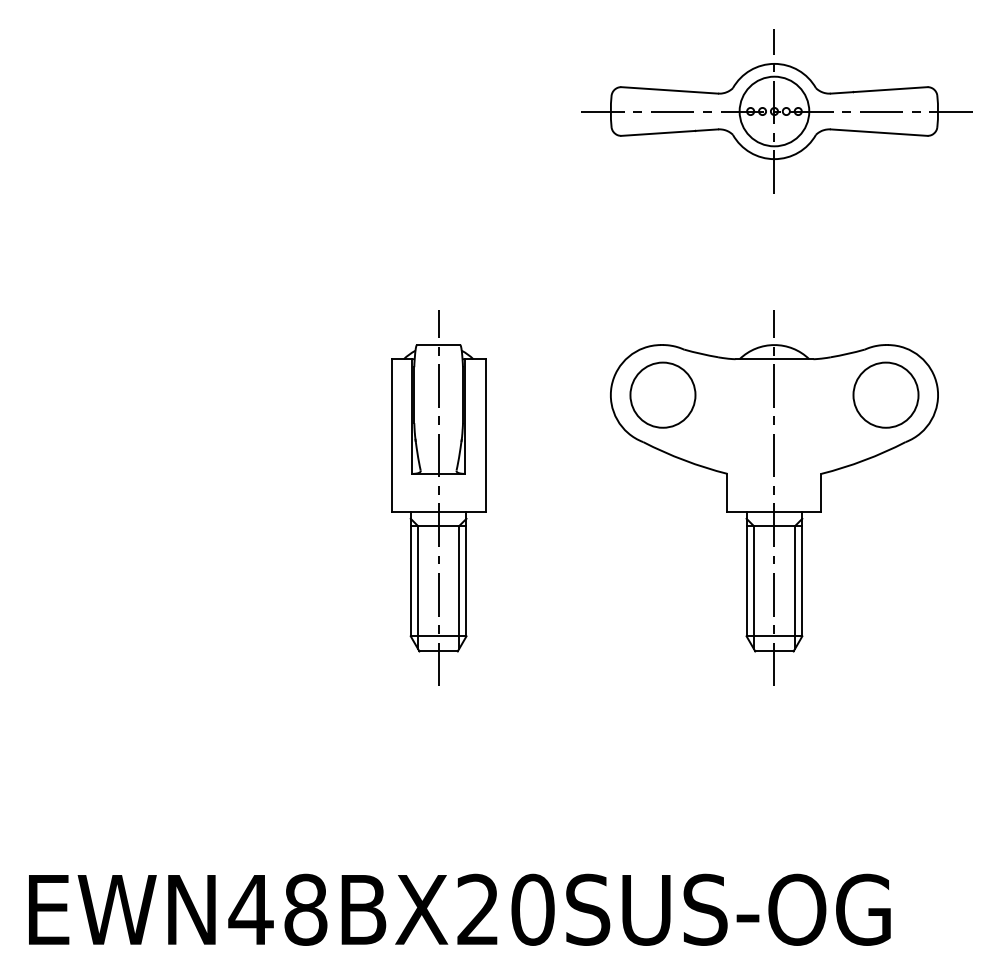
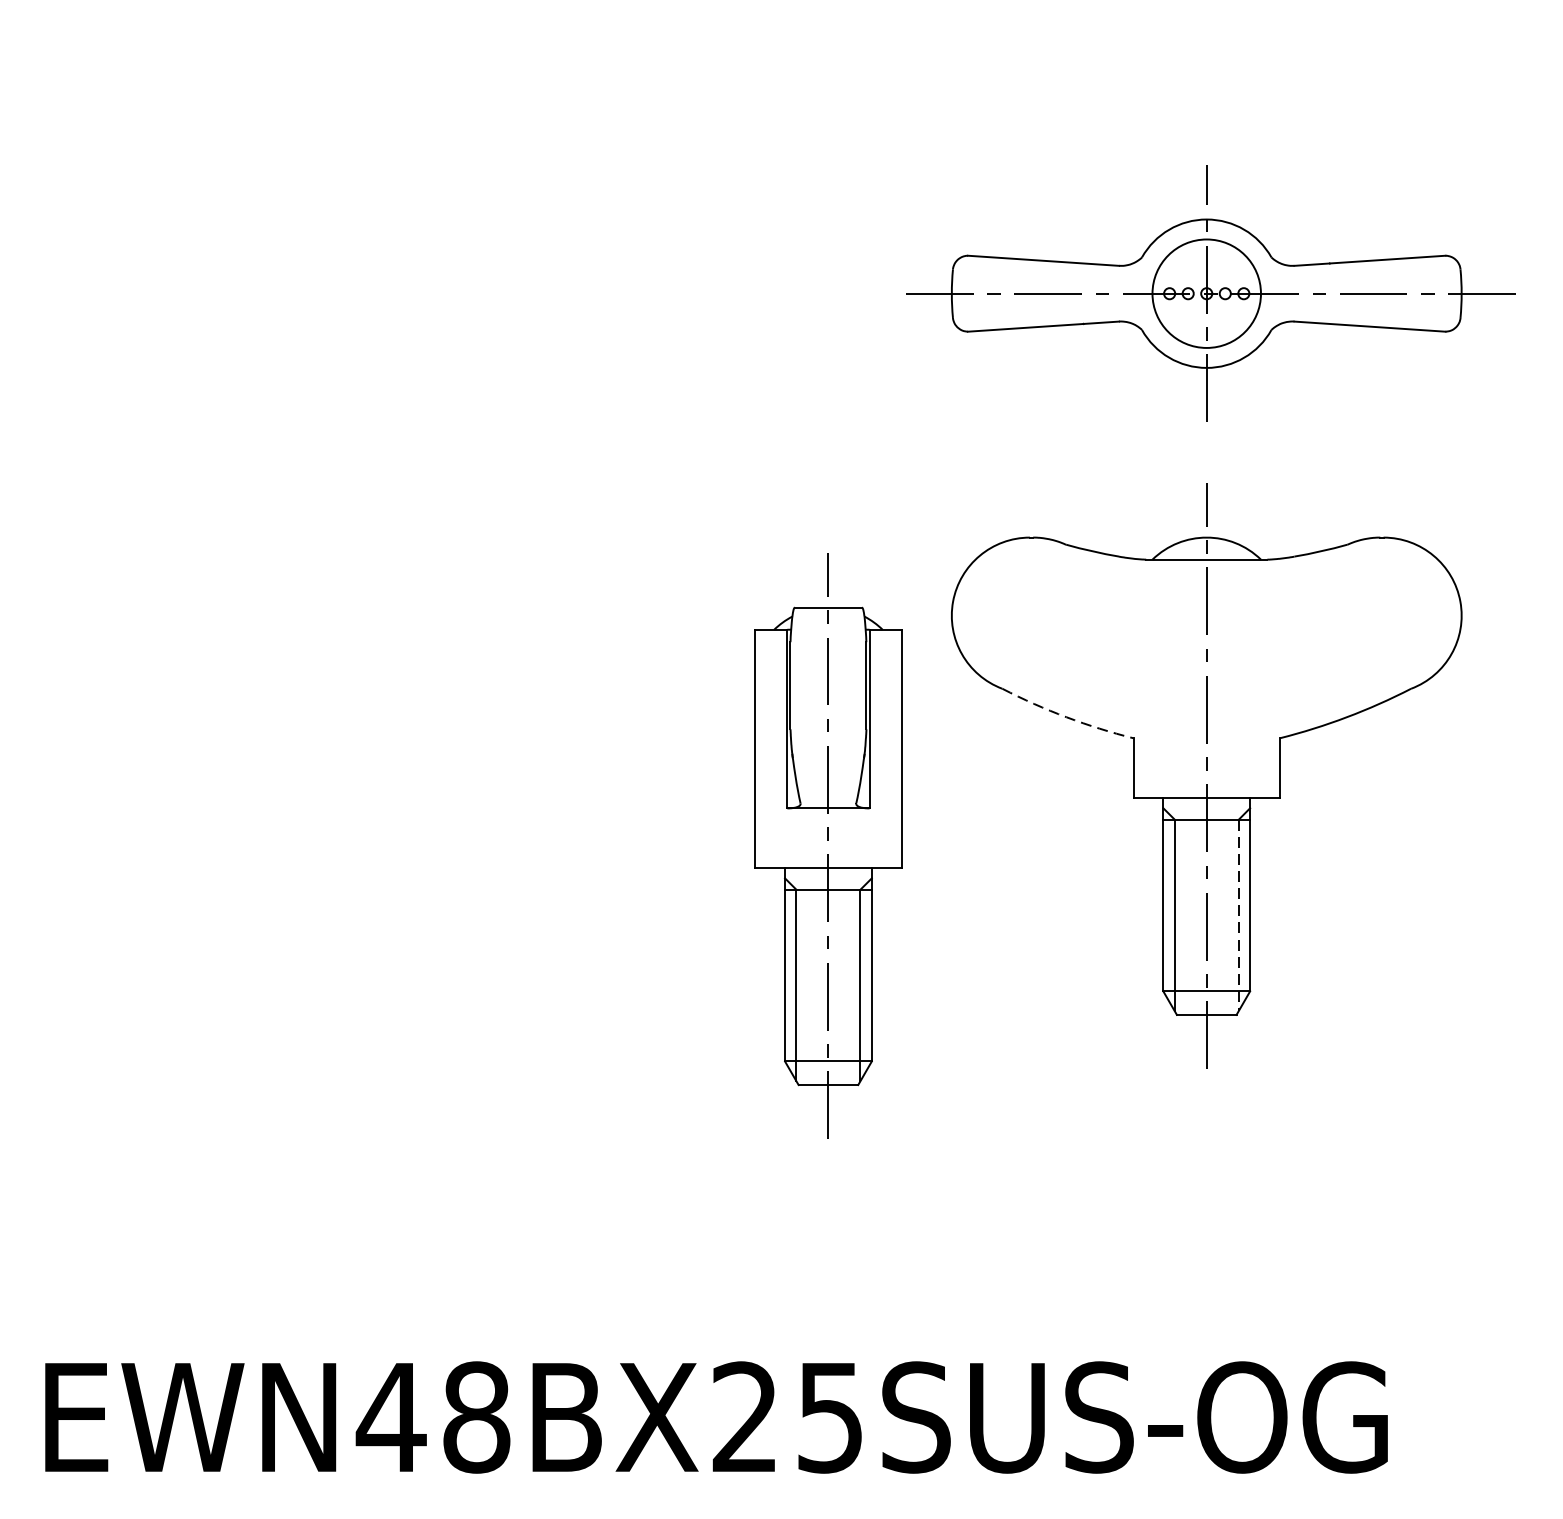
part: (776, 111) -> (1209, 293), moved
part: (662, 394) -> (1032, 614), removed
part: (885, 394) -> (1379, 614), removed
arc: (684, 460) -> (1066, 717), solid -> dashed
part: (438, 497) -> (828, 845), moved
line: (795, 588) -> (1239, 916), solid -> dashed
text: (532, 909) -> (829, 1416), EWN48BX20SUS-OG -> EWN48BX25SUS-OG

